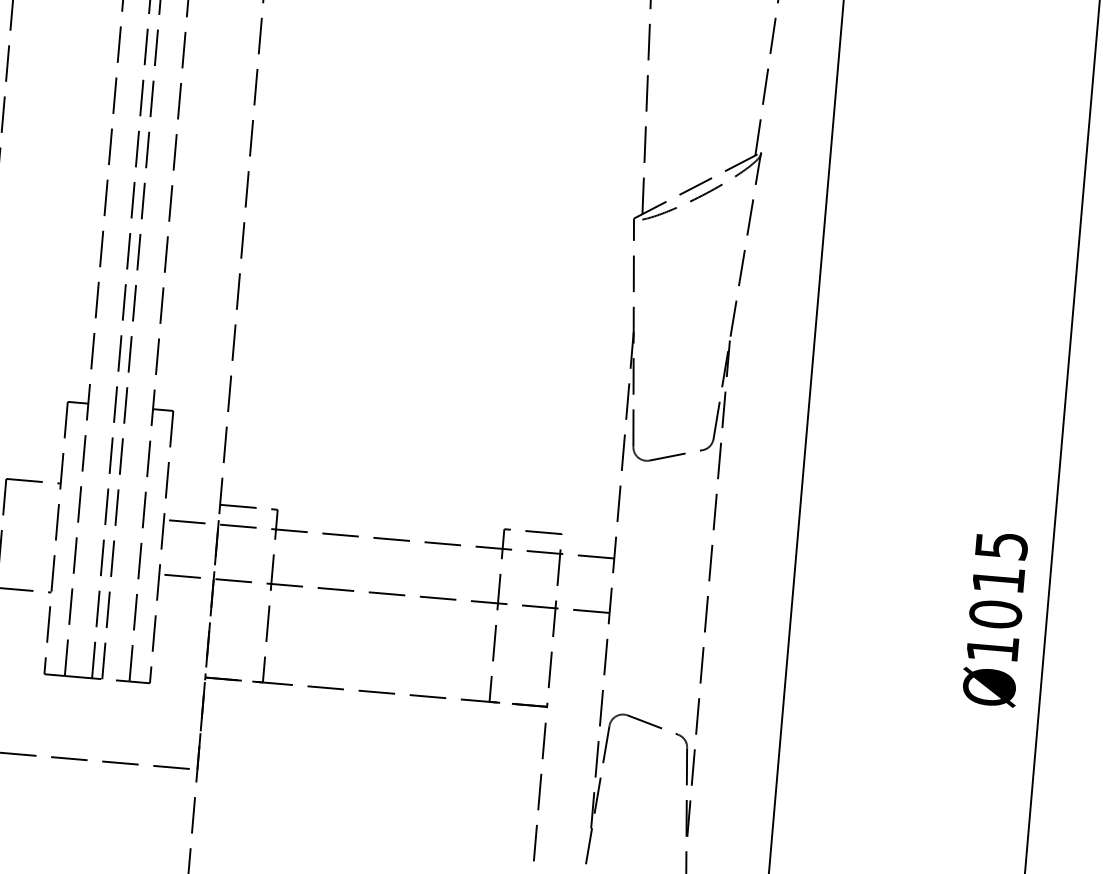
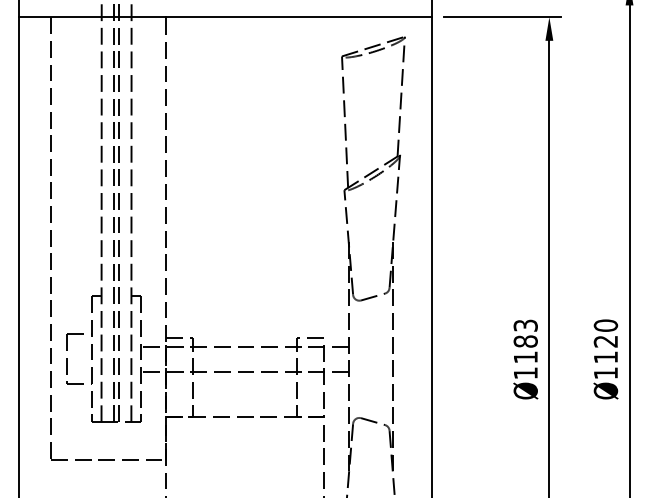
text: (998, 579) -> (525, 341), Ø1015 -> Ø1183

